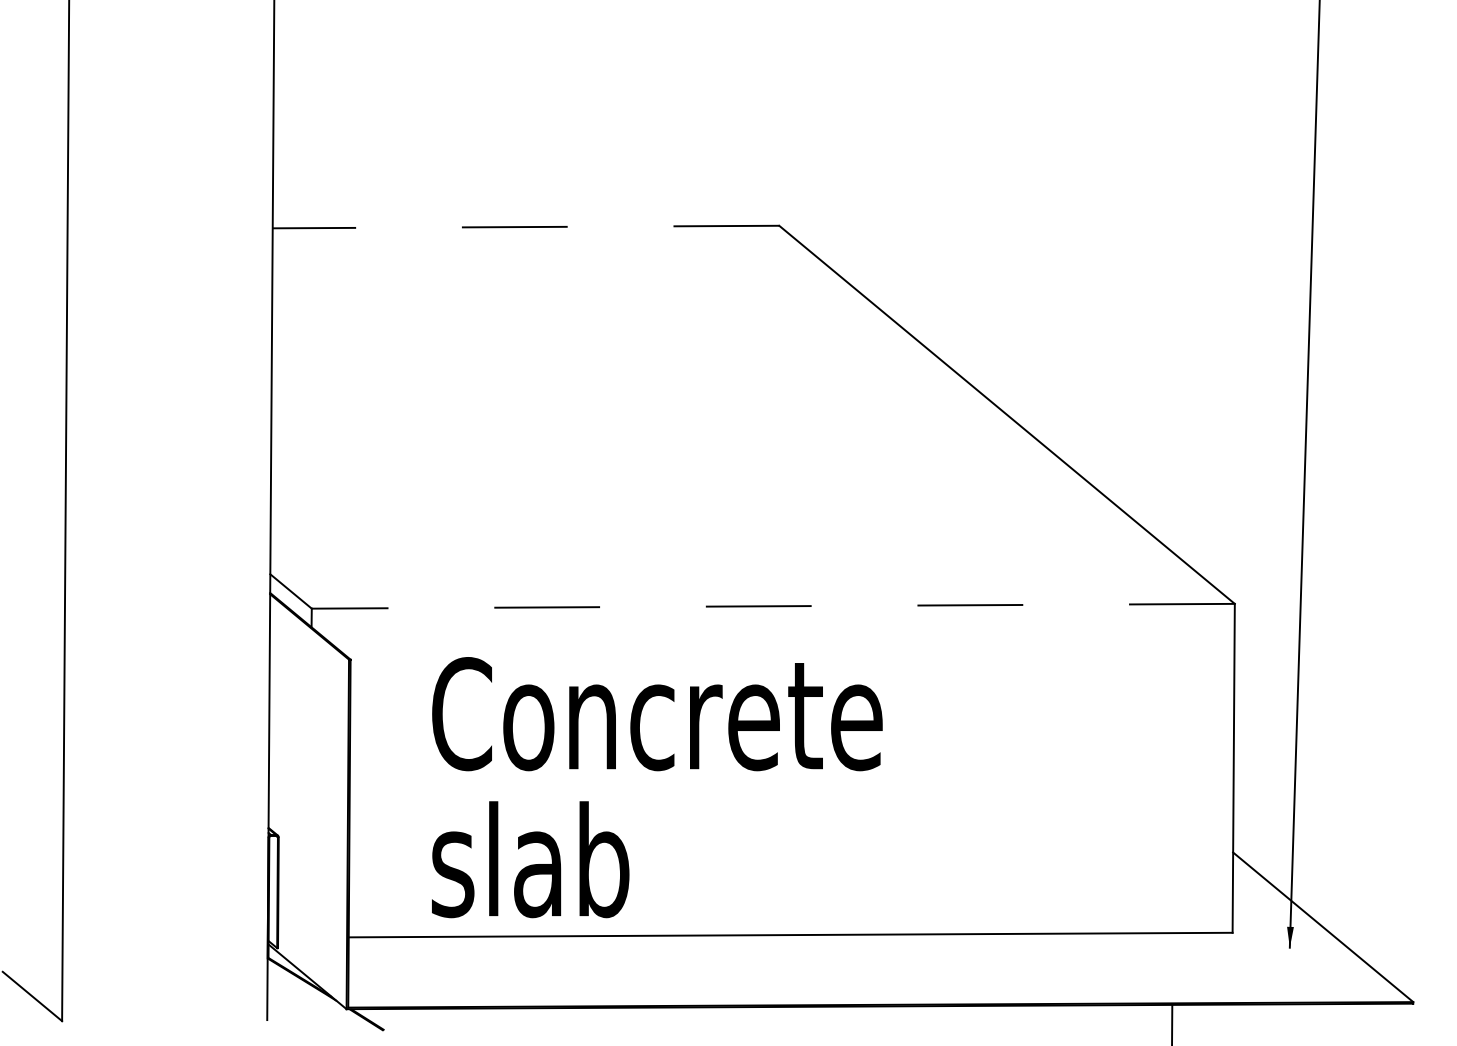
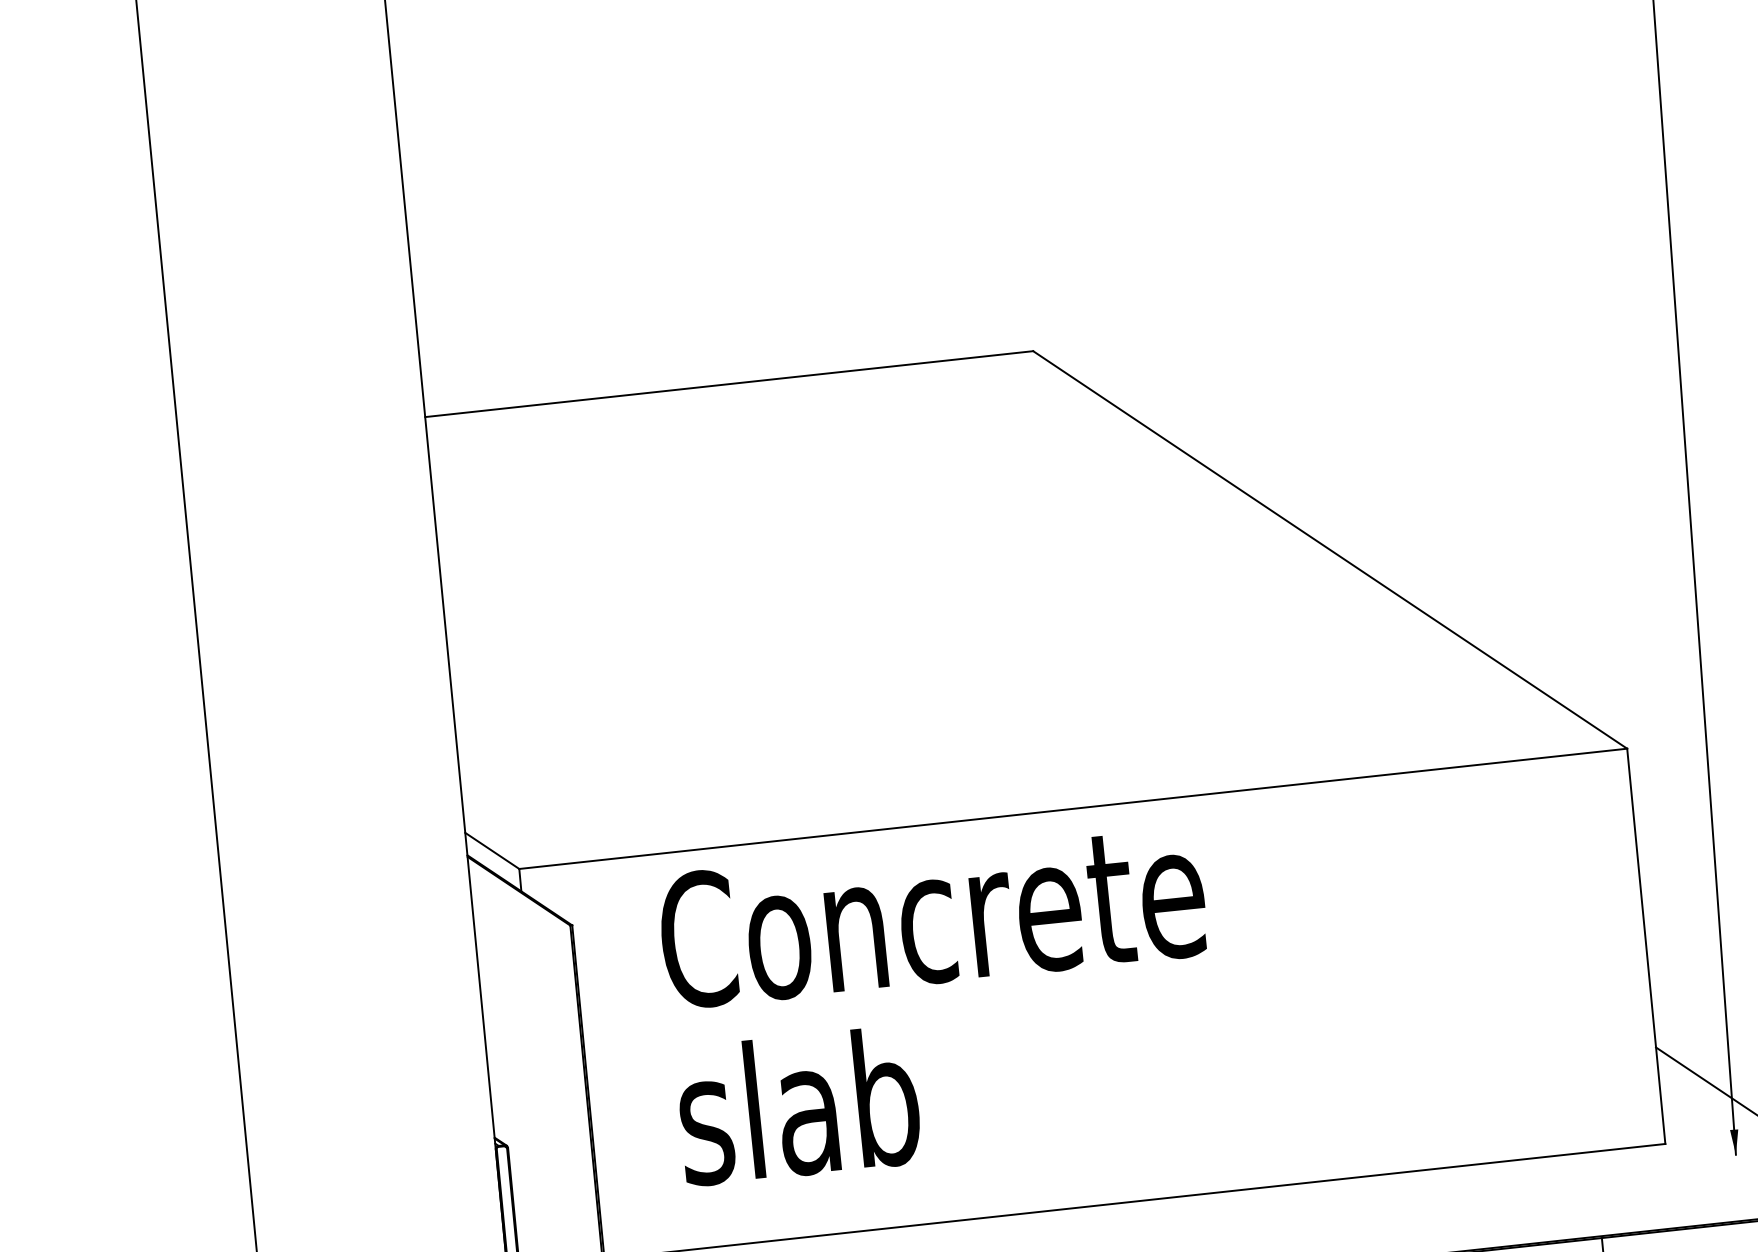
line: (525, 227) -> (728, 384), dashed -> solid
line: (773, 606) -> (1073, 809), dashed -> solid
text: (657, 787) -> (941, 1003), moved

